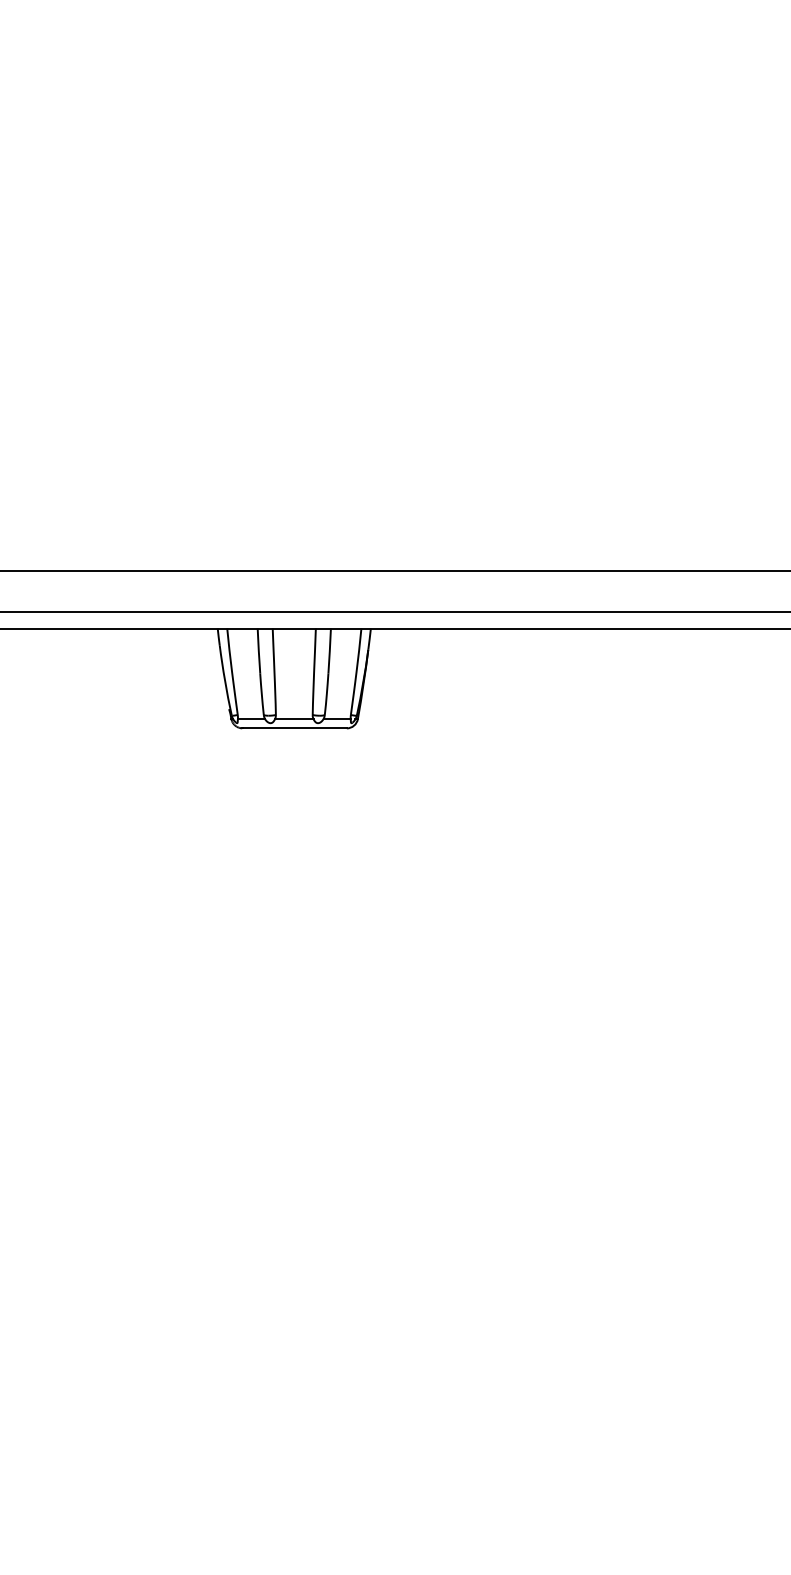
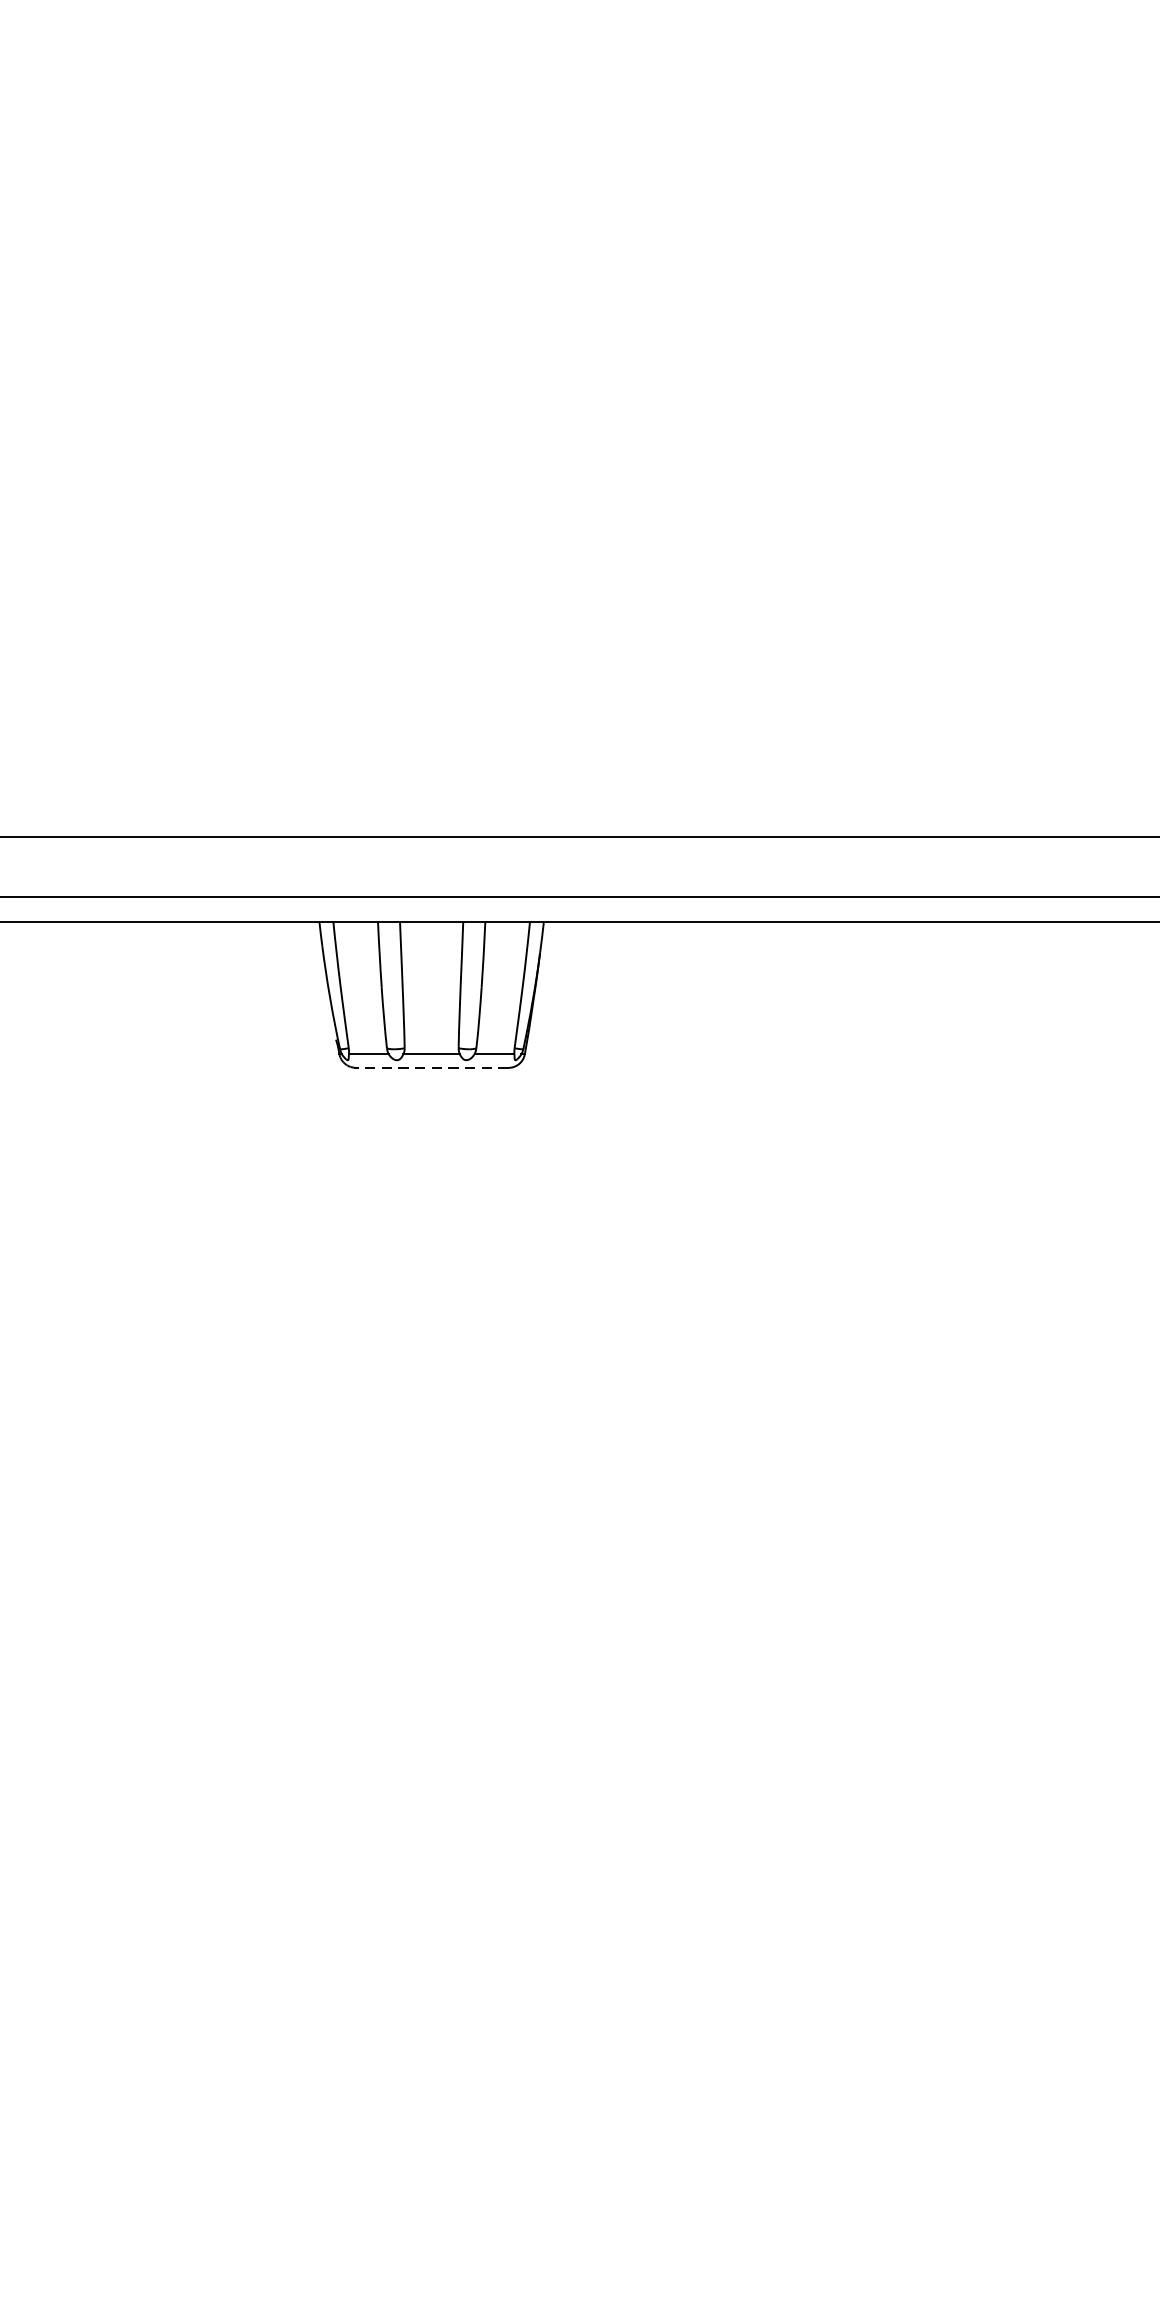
line: (294, 728) -> (431, 1068), solid -> dashed

